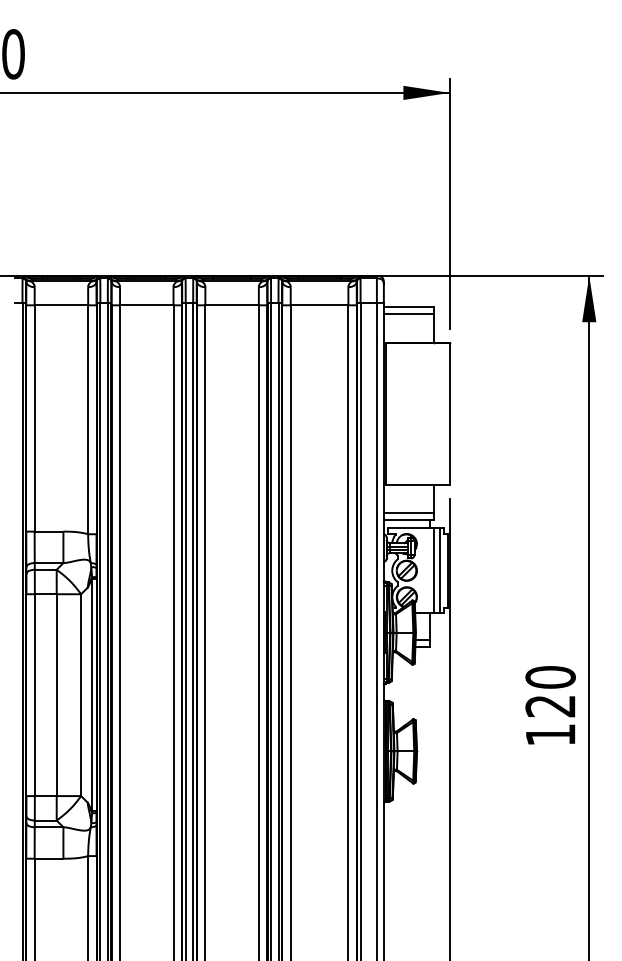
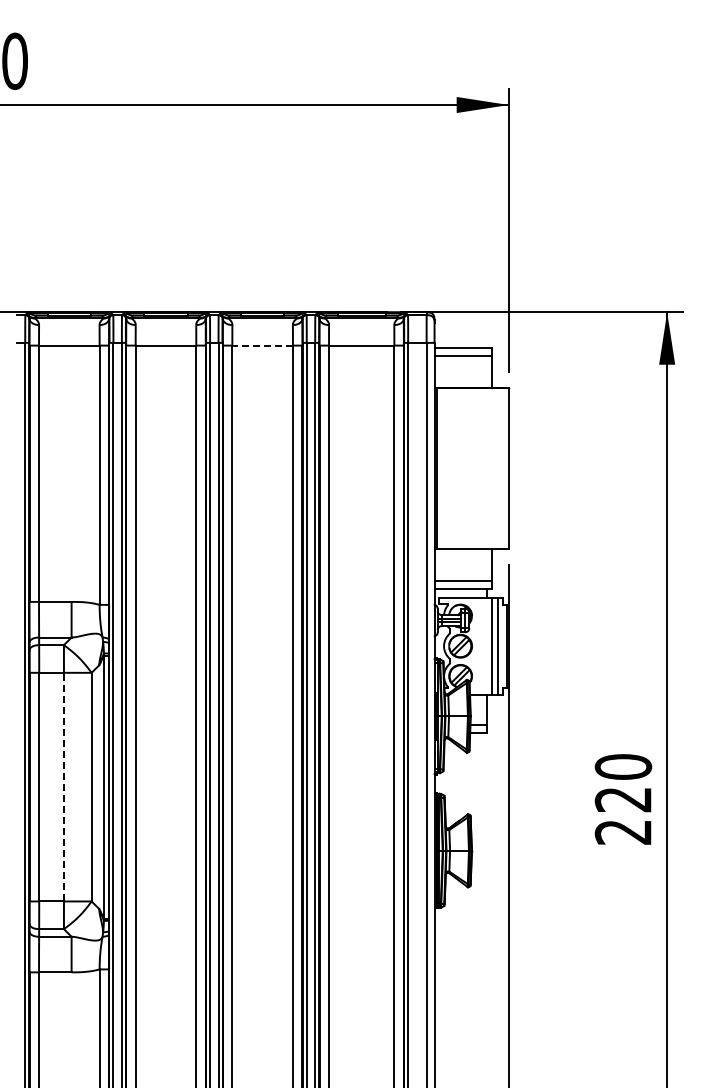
line: (231, 305) -> (262, 345), solid -> dashed
line: (56, 694) -> (63, 786), solid -> dashed
text: (549, 735) -> (622, 832), 120 -> 220

